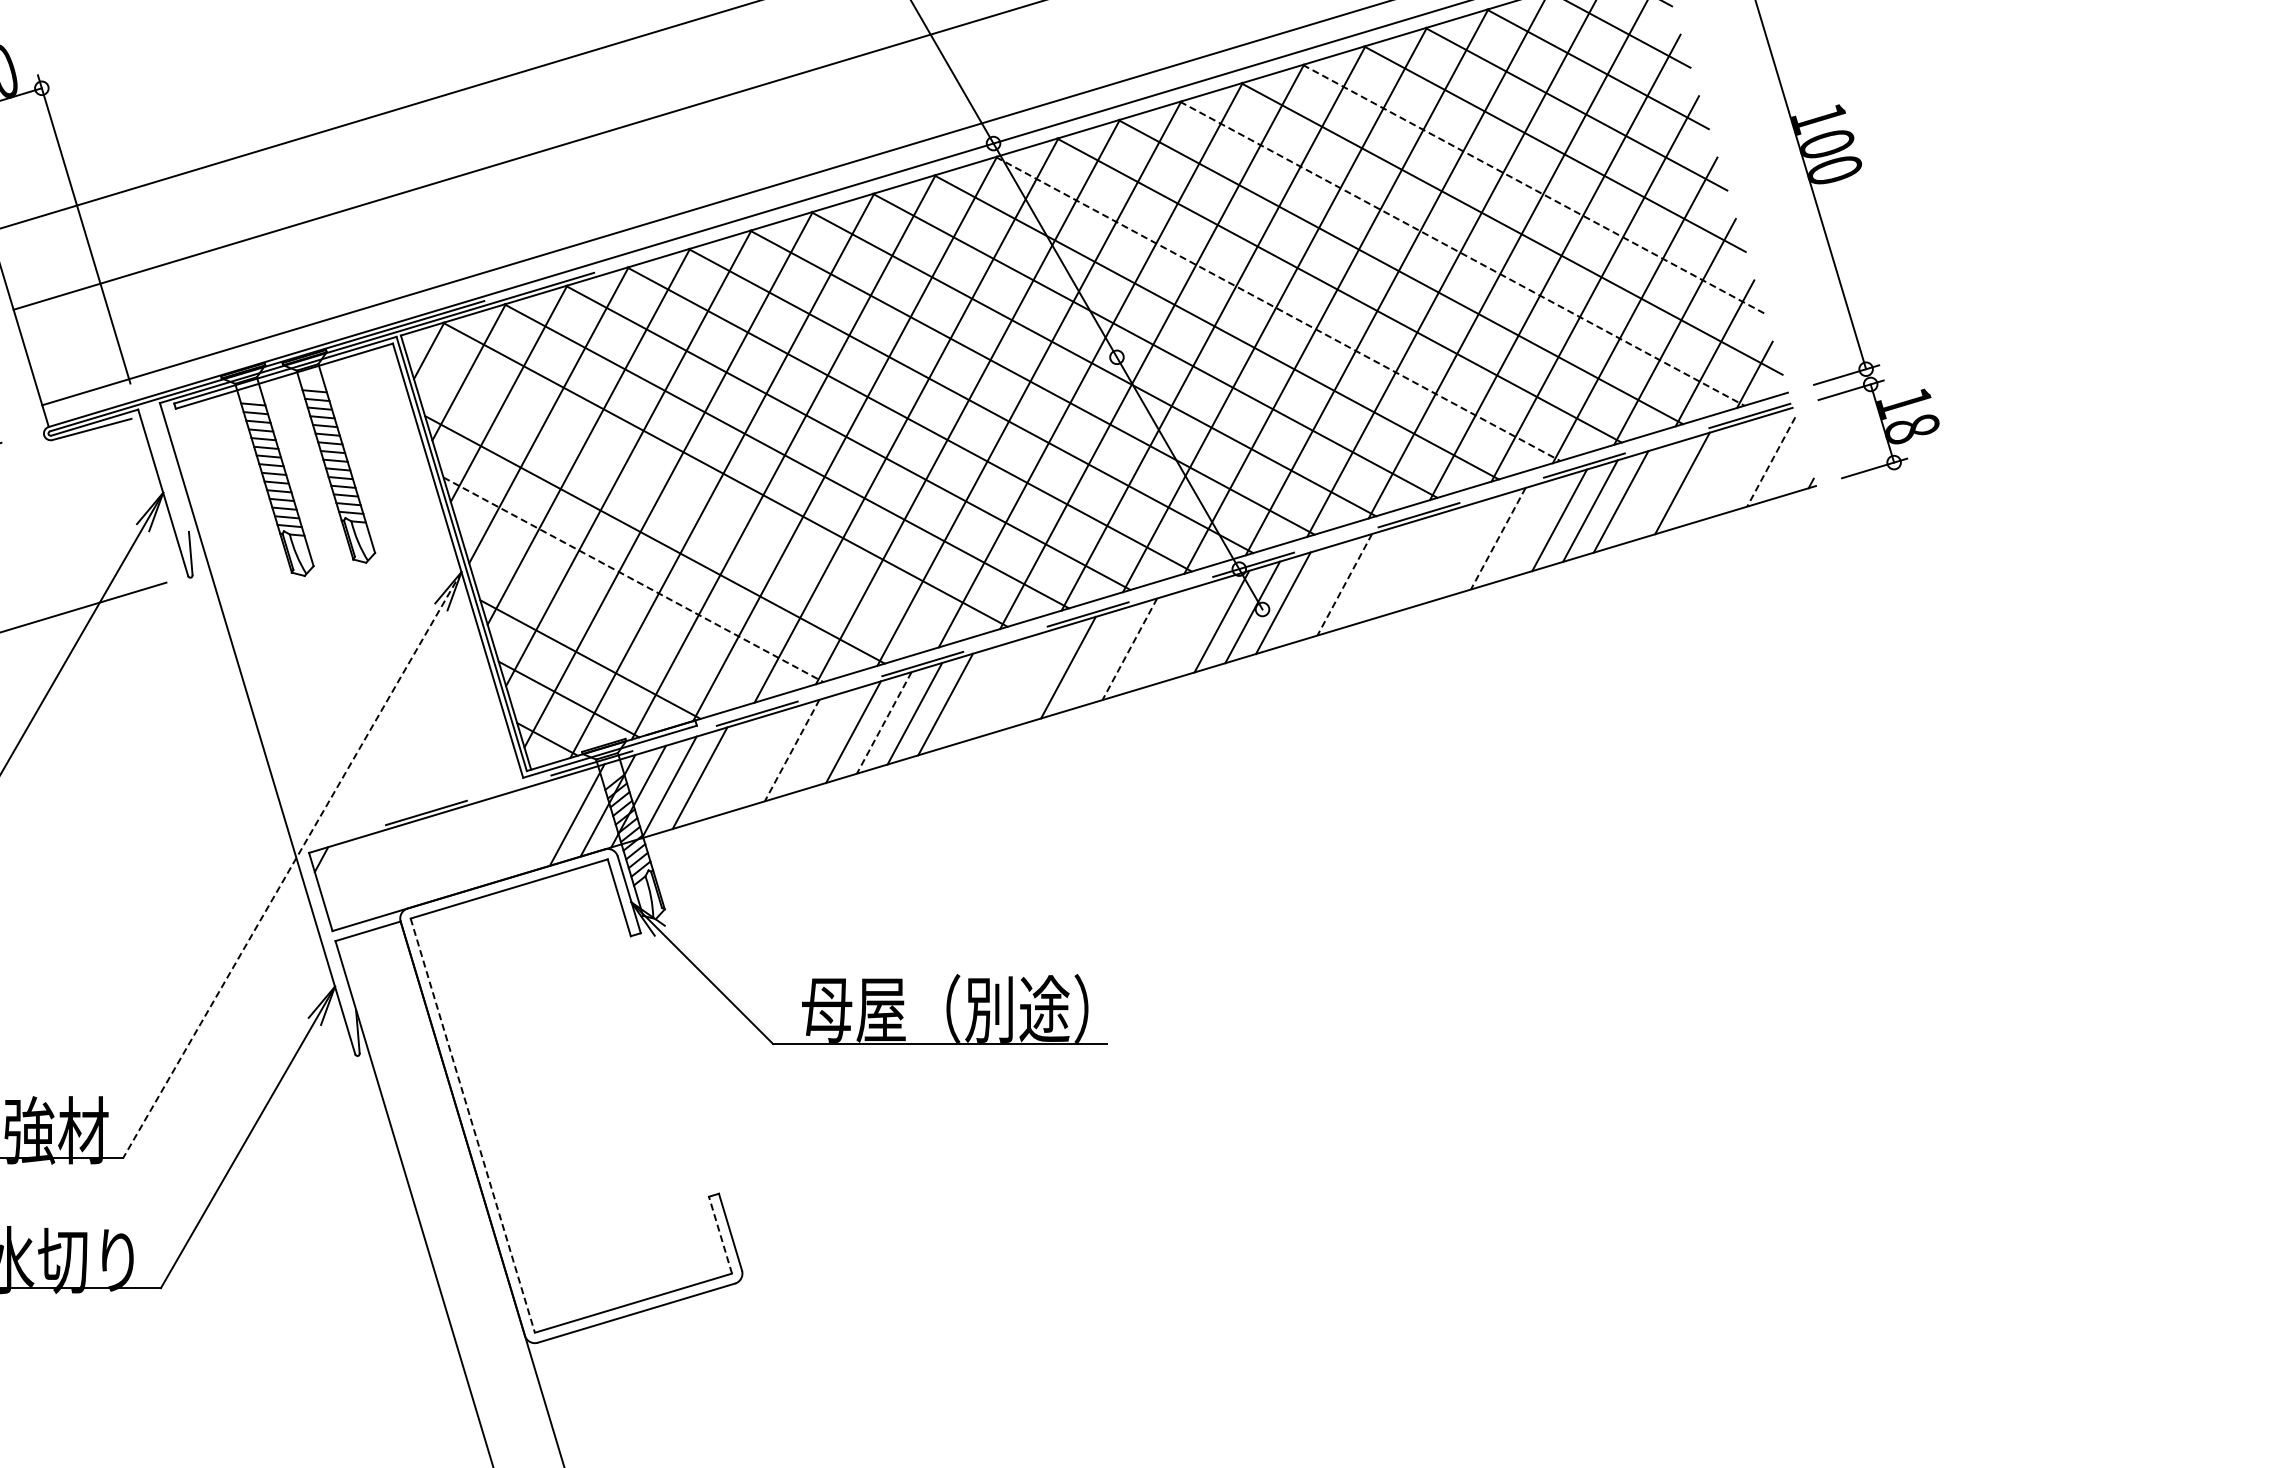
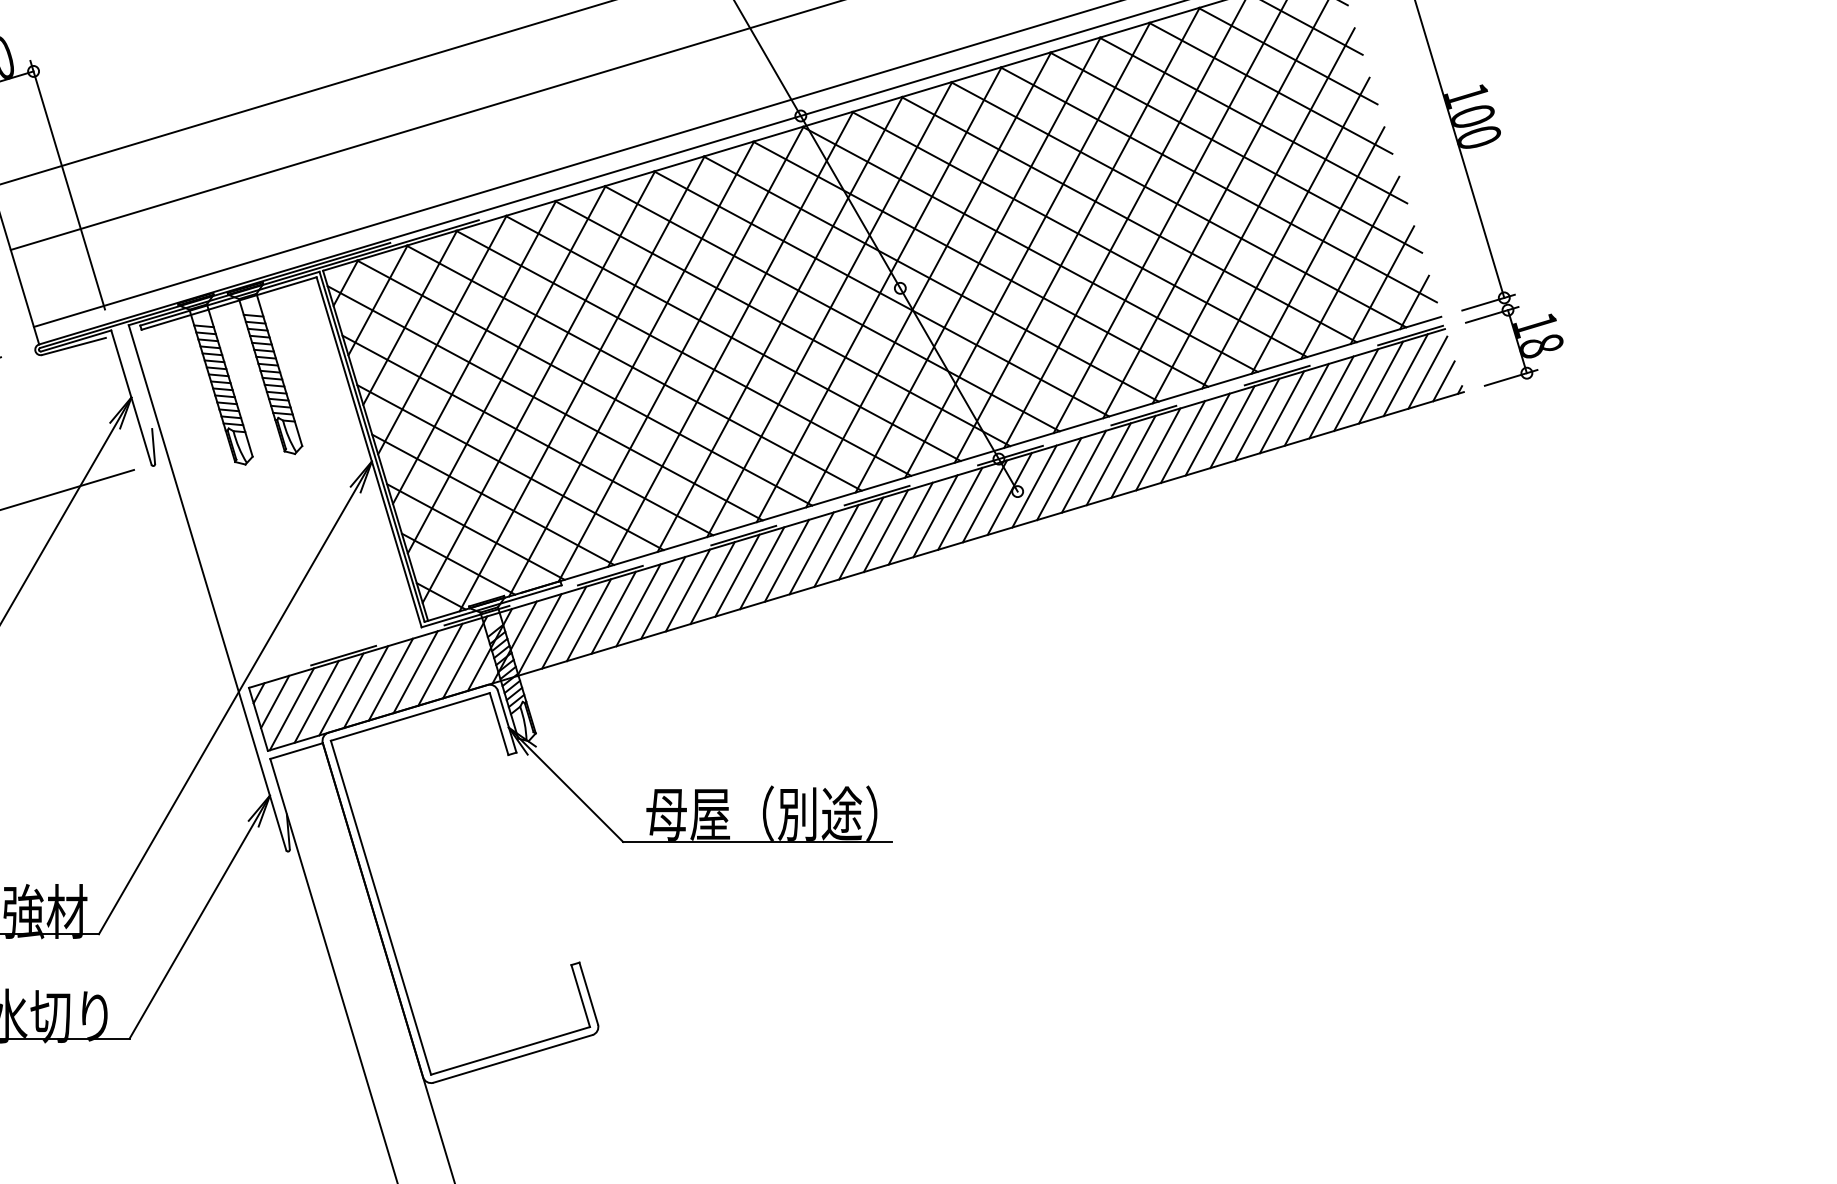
line: (1533, 189) -> (1236, 153), dashed -> solid
line: (1462, 253) -> (1178, 204), dashed -> solid
line: (1278, 309) -> (1030, 249), dashed -> solid
line: (1771, 461) -> (1428, 372), dashed -> solid
line: (1743, 464) -> (1405, 374), added
line: (1790, 472) -> (1443, 381), added
line: (1712, 474) -> (1380, 382), added
line: (1651, 492) -> (1331, 397), added
line: (676, 499) -> (545, 402), added
line: (1528, 529) -> (1232, 427), added
line: (1498, 538) -> (1207, 434), dashed -> solid
line: (1467, 547) -> (1182, 441), added
line: (1436, 556) -> (1157, 448), added
line: (1405, 566) -> (1132, 456), added
line: (1375, 575) -> (1108, 464), added
line: (633, 579) -> (510, 467), dashed -> solid
line: (1344, 584) -> (1083, 471), dashed -> solid
line: (1313, 593) -> (1058, 478), added
line: (611, 619) -> (492, 499), added
line: (1190, 630) -> (959, 508), added
line: (1160, 639) -> (935, 515), added
line: (1129, 649) -> (910, 523), dashed -> solid
line: (1098, 658) -> (885, 531), added
line: (1037, 676) -> (836, 545), added
line: (1006, 685) -> (811, 552), added
line: (975, 695) -> (786, 560), added
line: (884, 722) -> (712, 582), dashed -> solid
line: (822, 741) -> (662, 598), added
line: (792, 750) -> (638, 605), dashed -> solid
line: (761, 759) -> (613, 612), added
line: (730, 768) -> (588, 619), added
line: (546, 824) -> (440, 664), added
line: (515, 833) -> (415, 672), added
line: (484, 842) -> (390, 679), added
line: (454, 851) -> (366, 686), added
line: (423, 860) -> (341, 693), added
line: (292, 865) -> (235, 698), dashed -> solid
line: (341, 869) -> (275, 701), added
line: (392, 870) -> (316, 702), added
line: (361, 879) -> (291, 709), added
line: (472, 1126) -> (380, 908), dashed -> solid
line: (720, 1234) -> (580, 995), dashed -> solid

